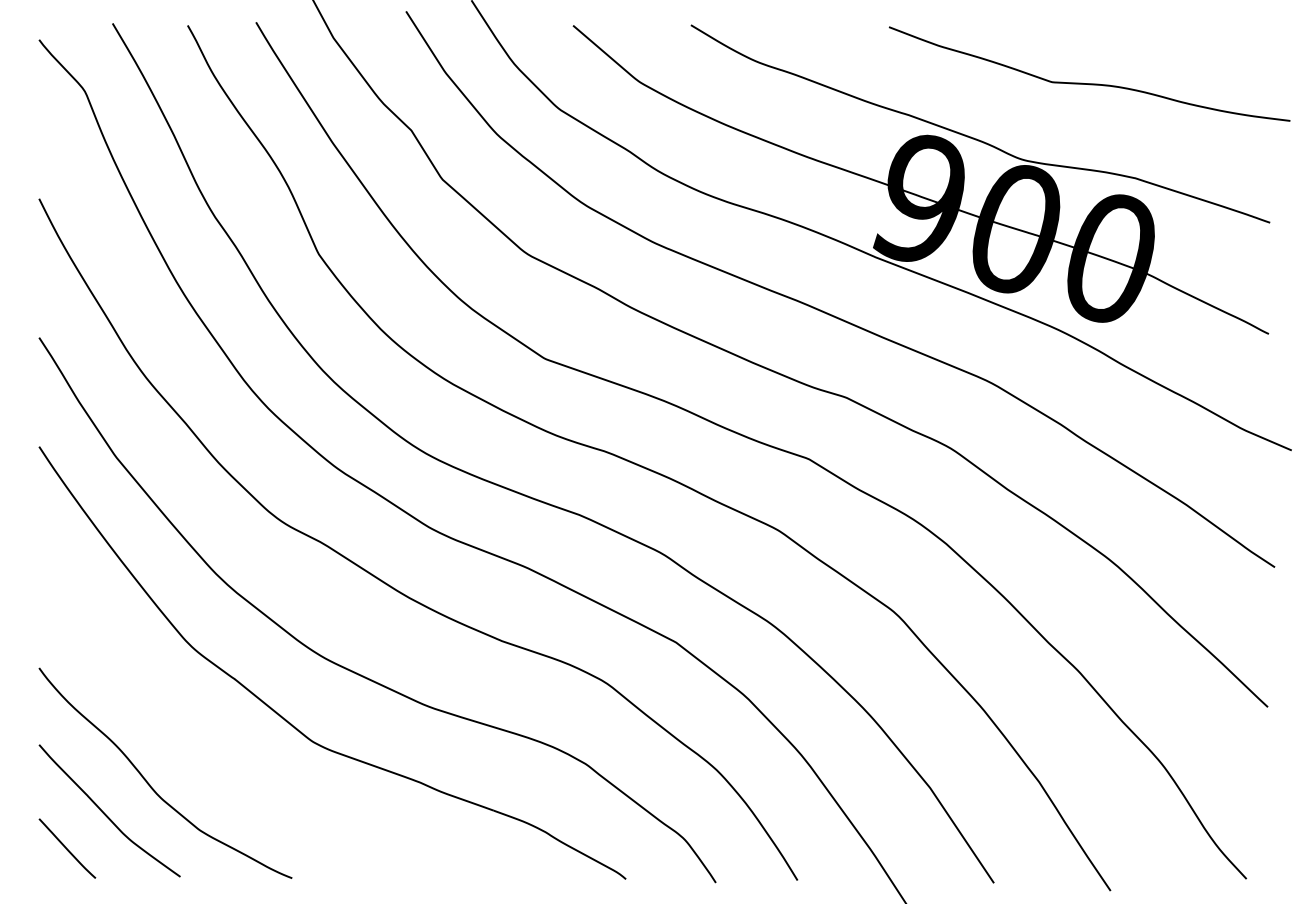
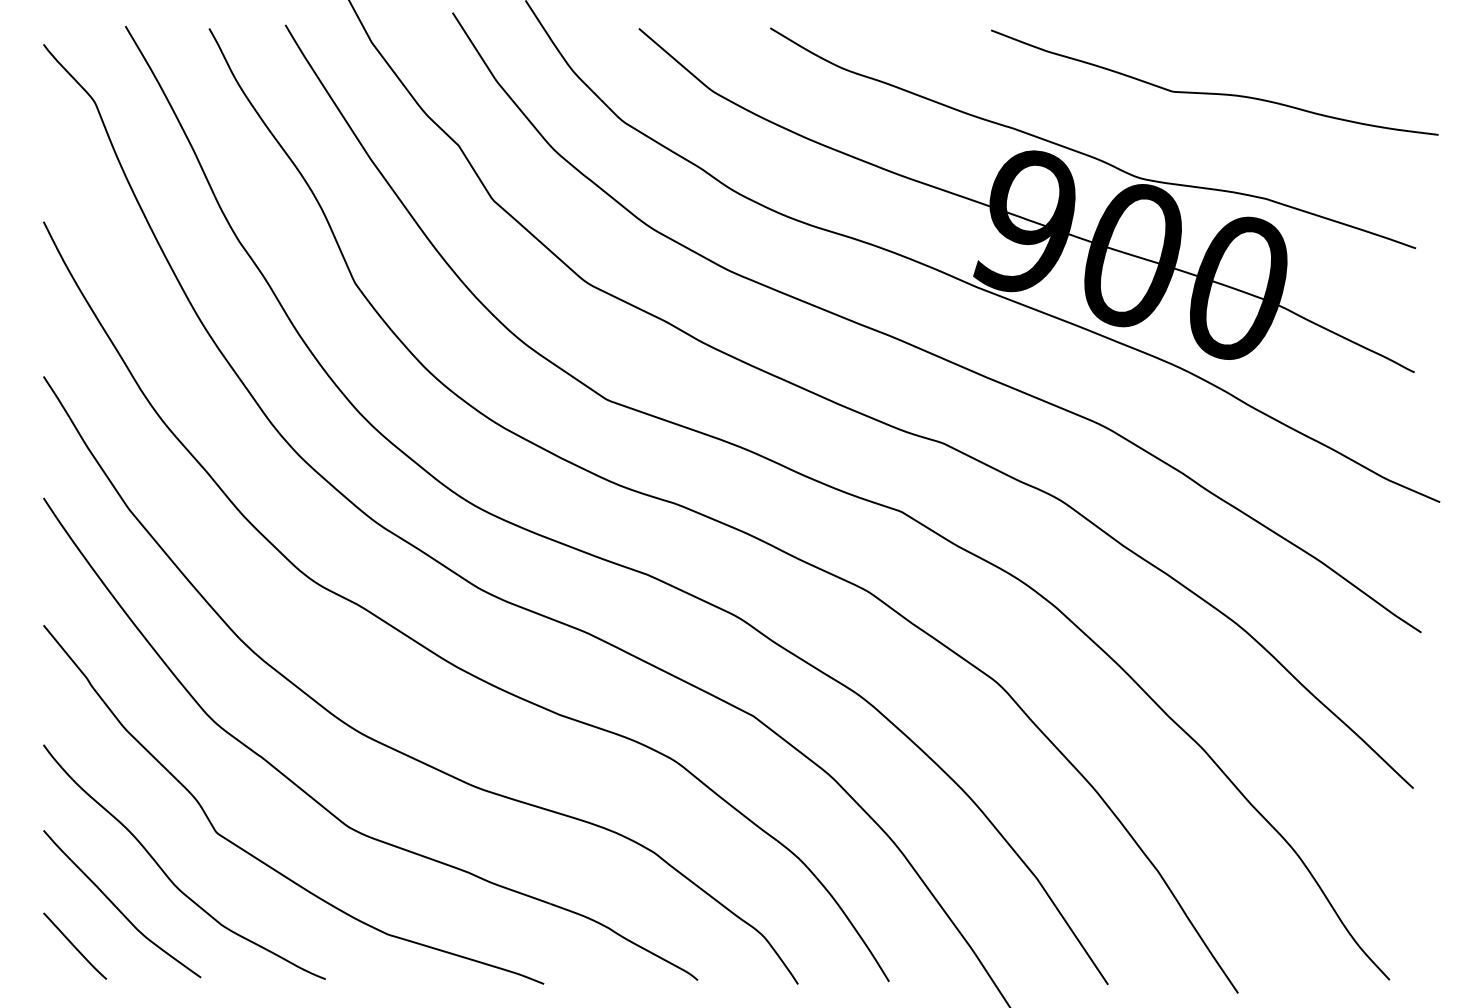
curve: (233, 770) -> (260, 859), added

